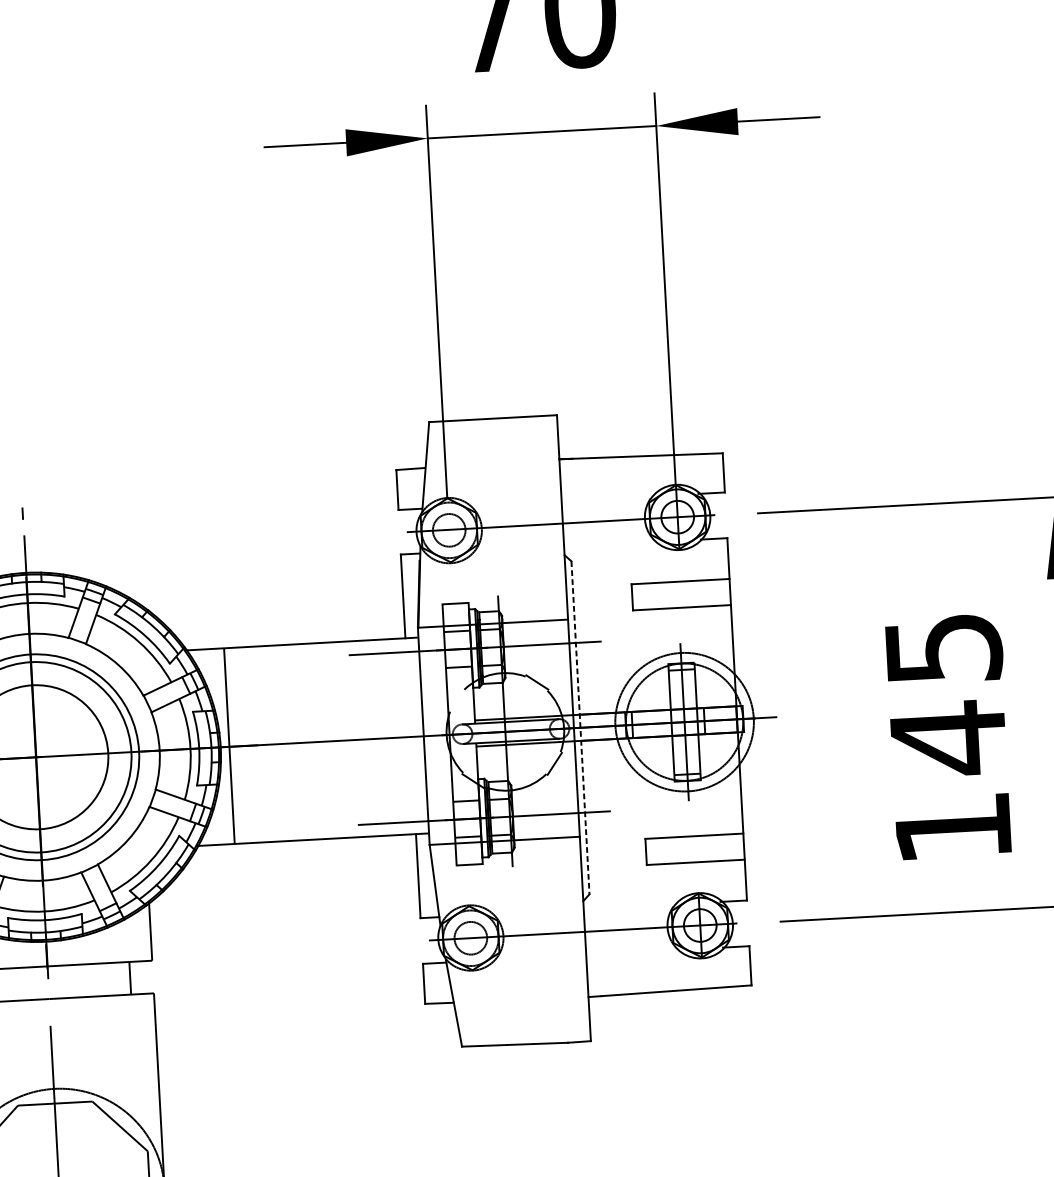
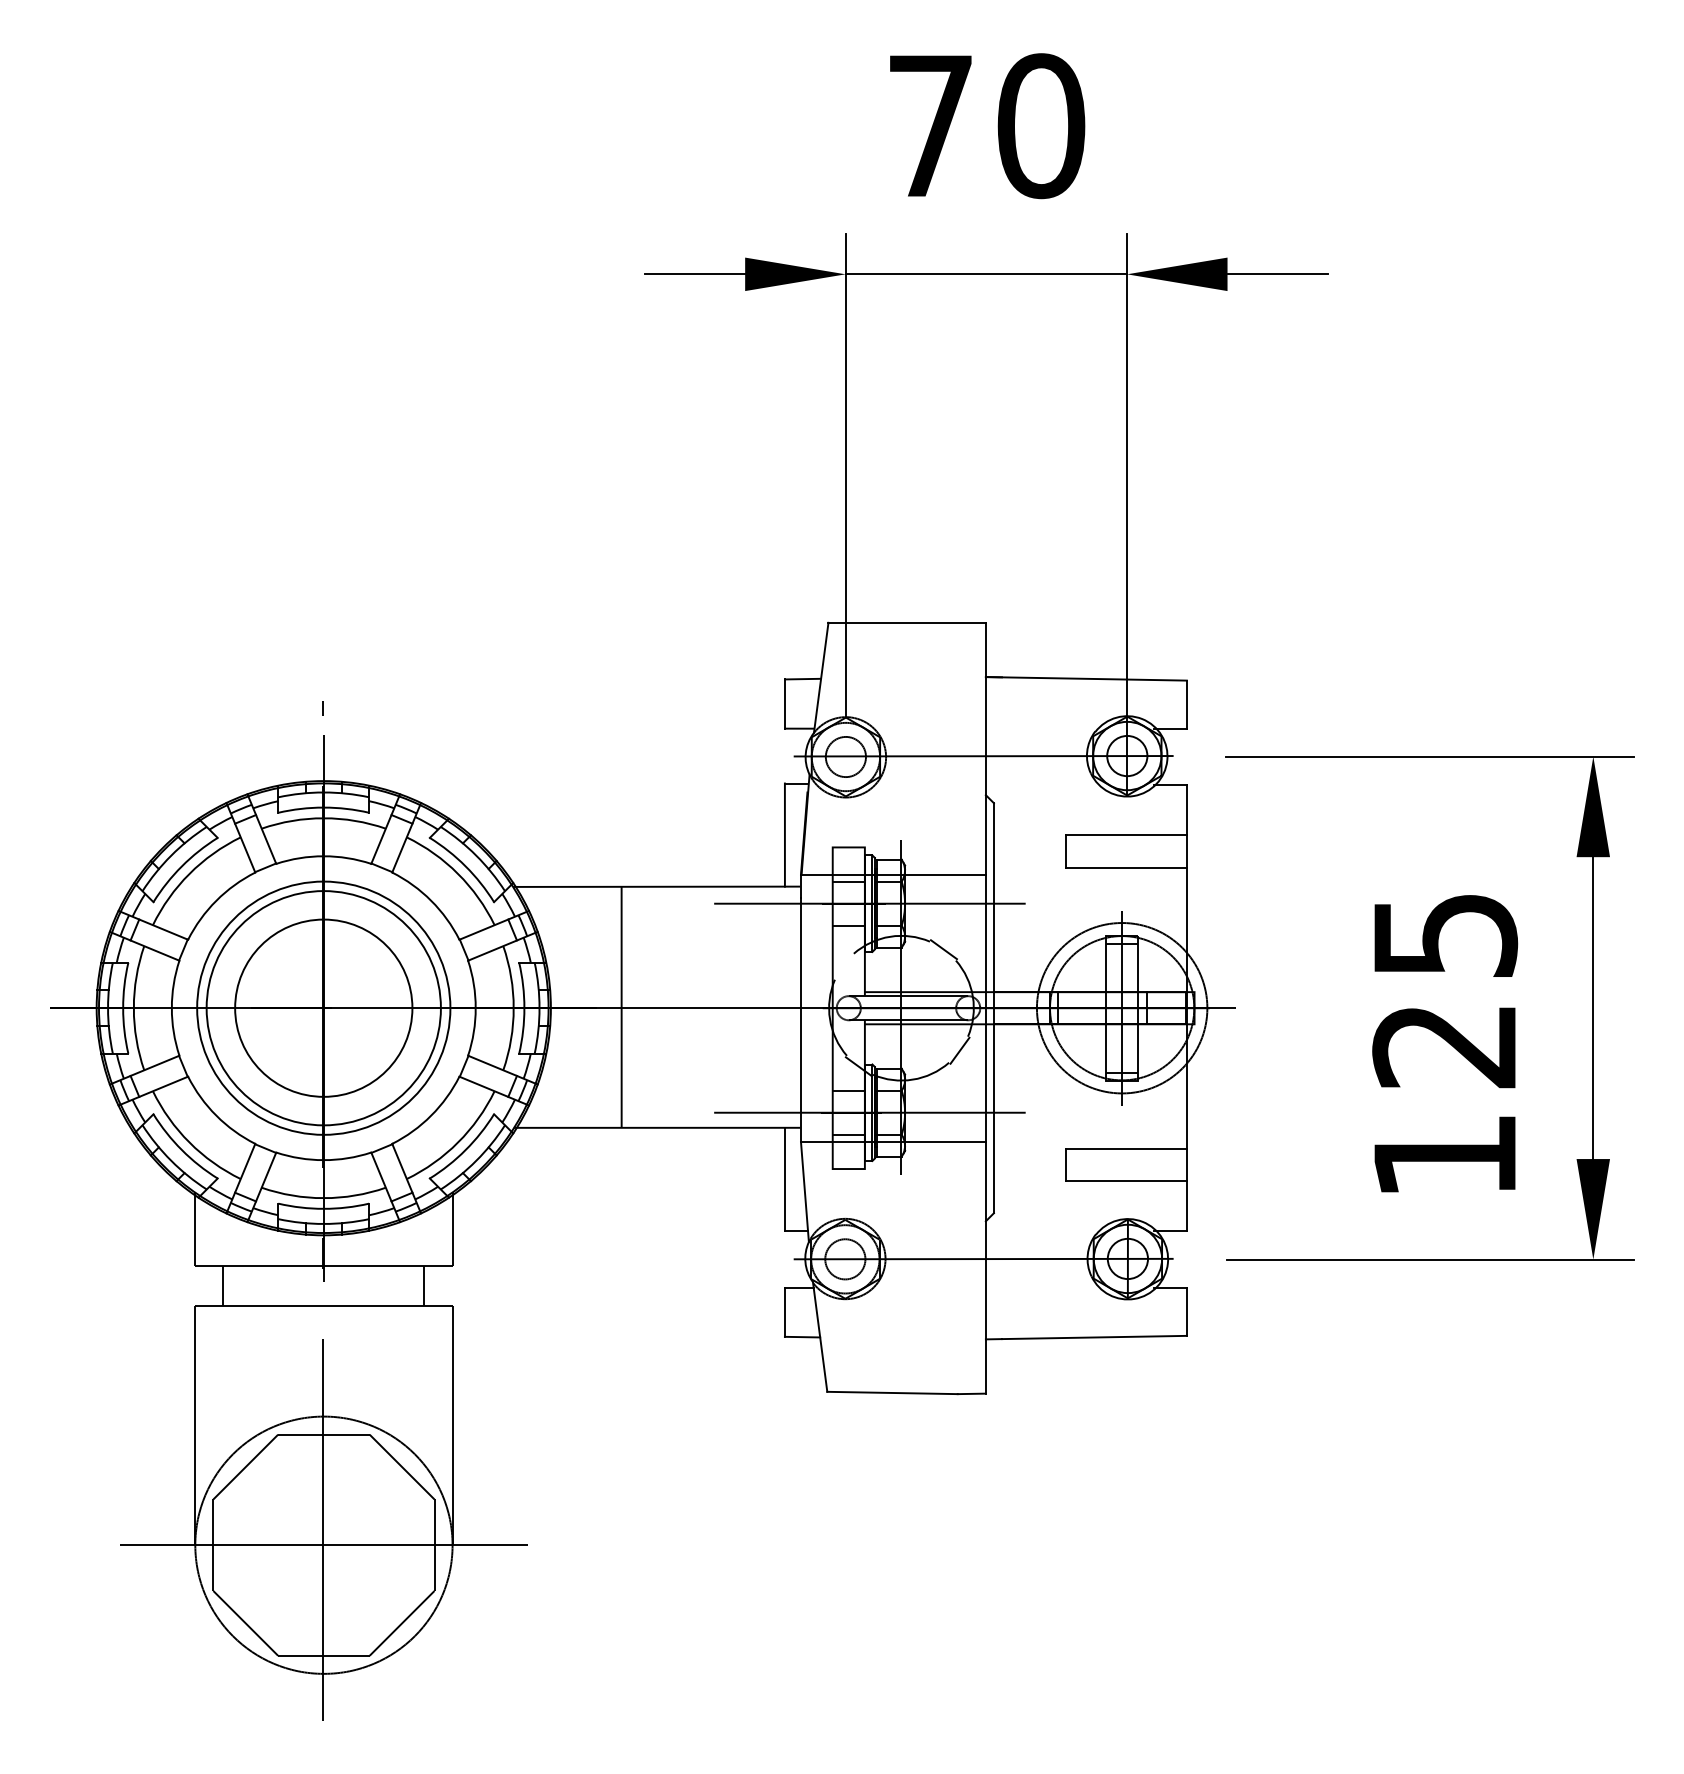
line: (580, 728) -> (993, 1008), dashed -> solid
text: (947, 739) -> (1443, 1046), 145 -> 125
line: (229, 745) -> (621, 1006), moved

